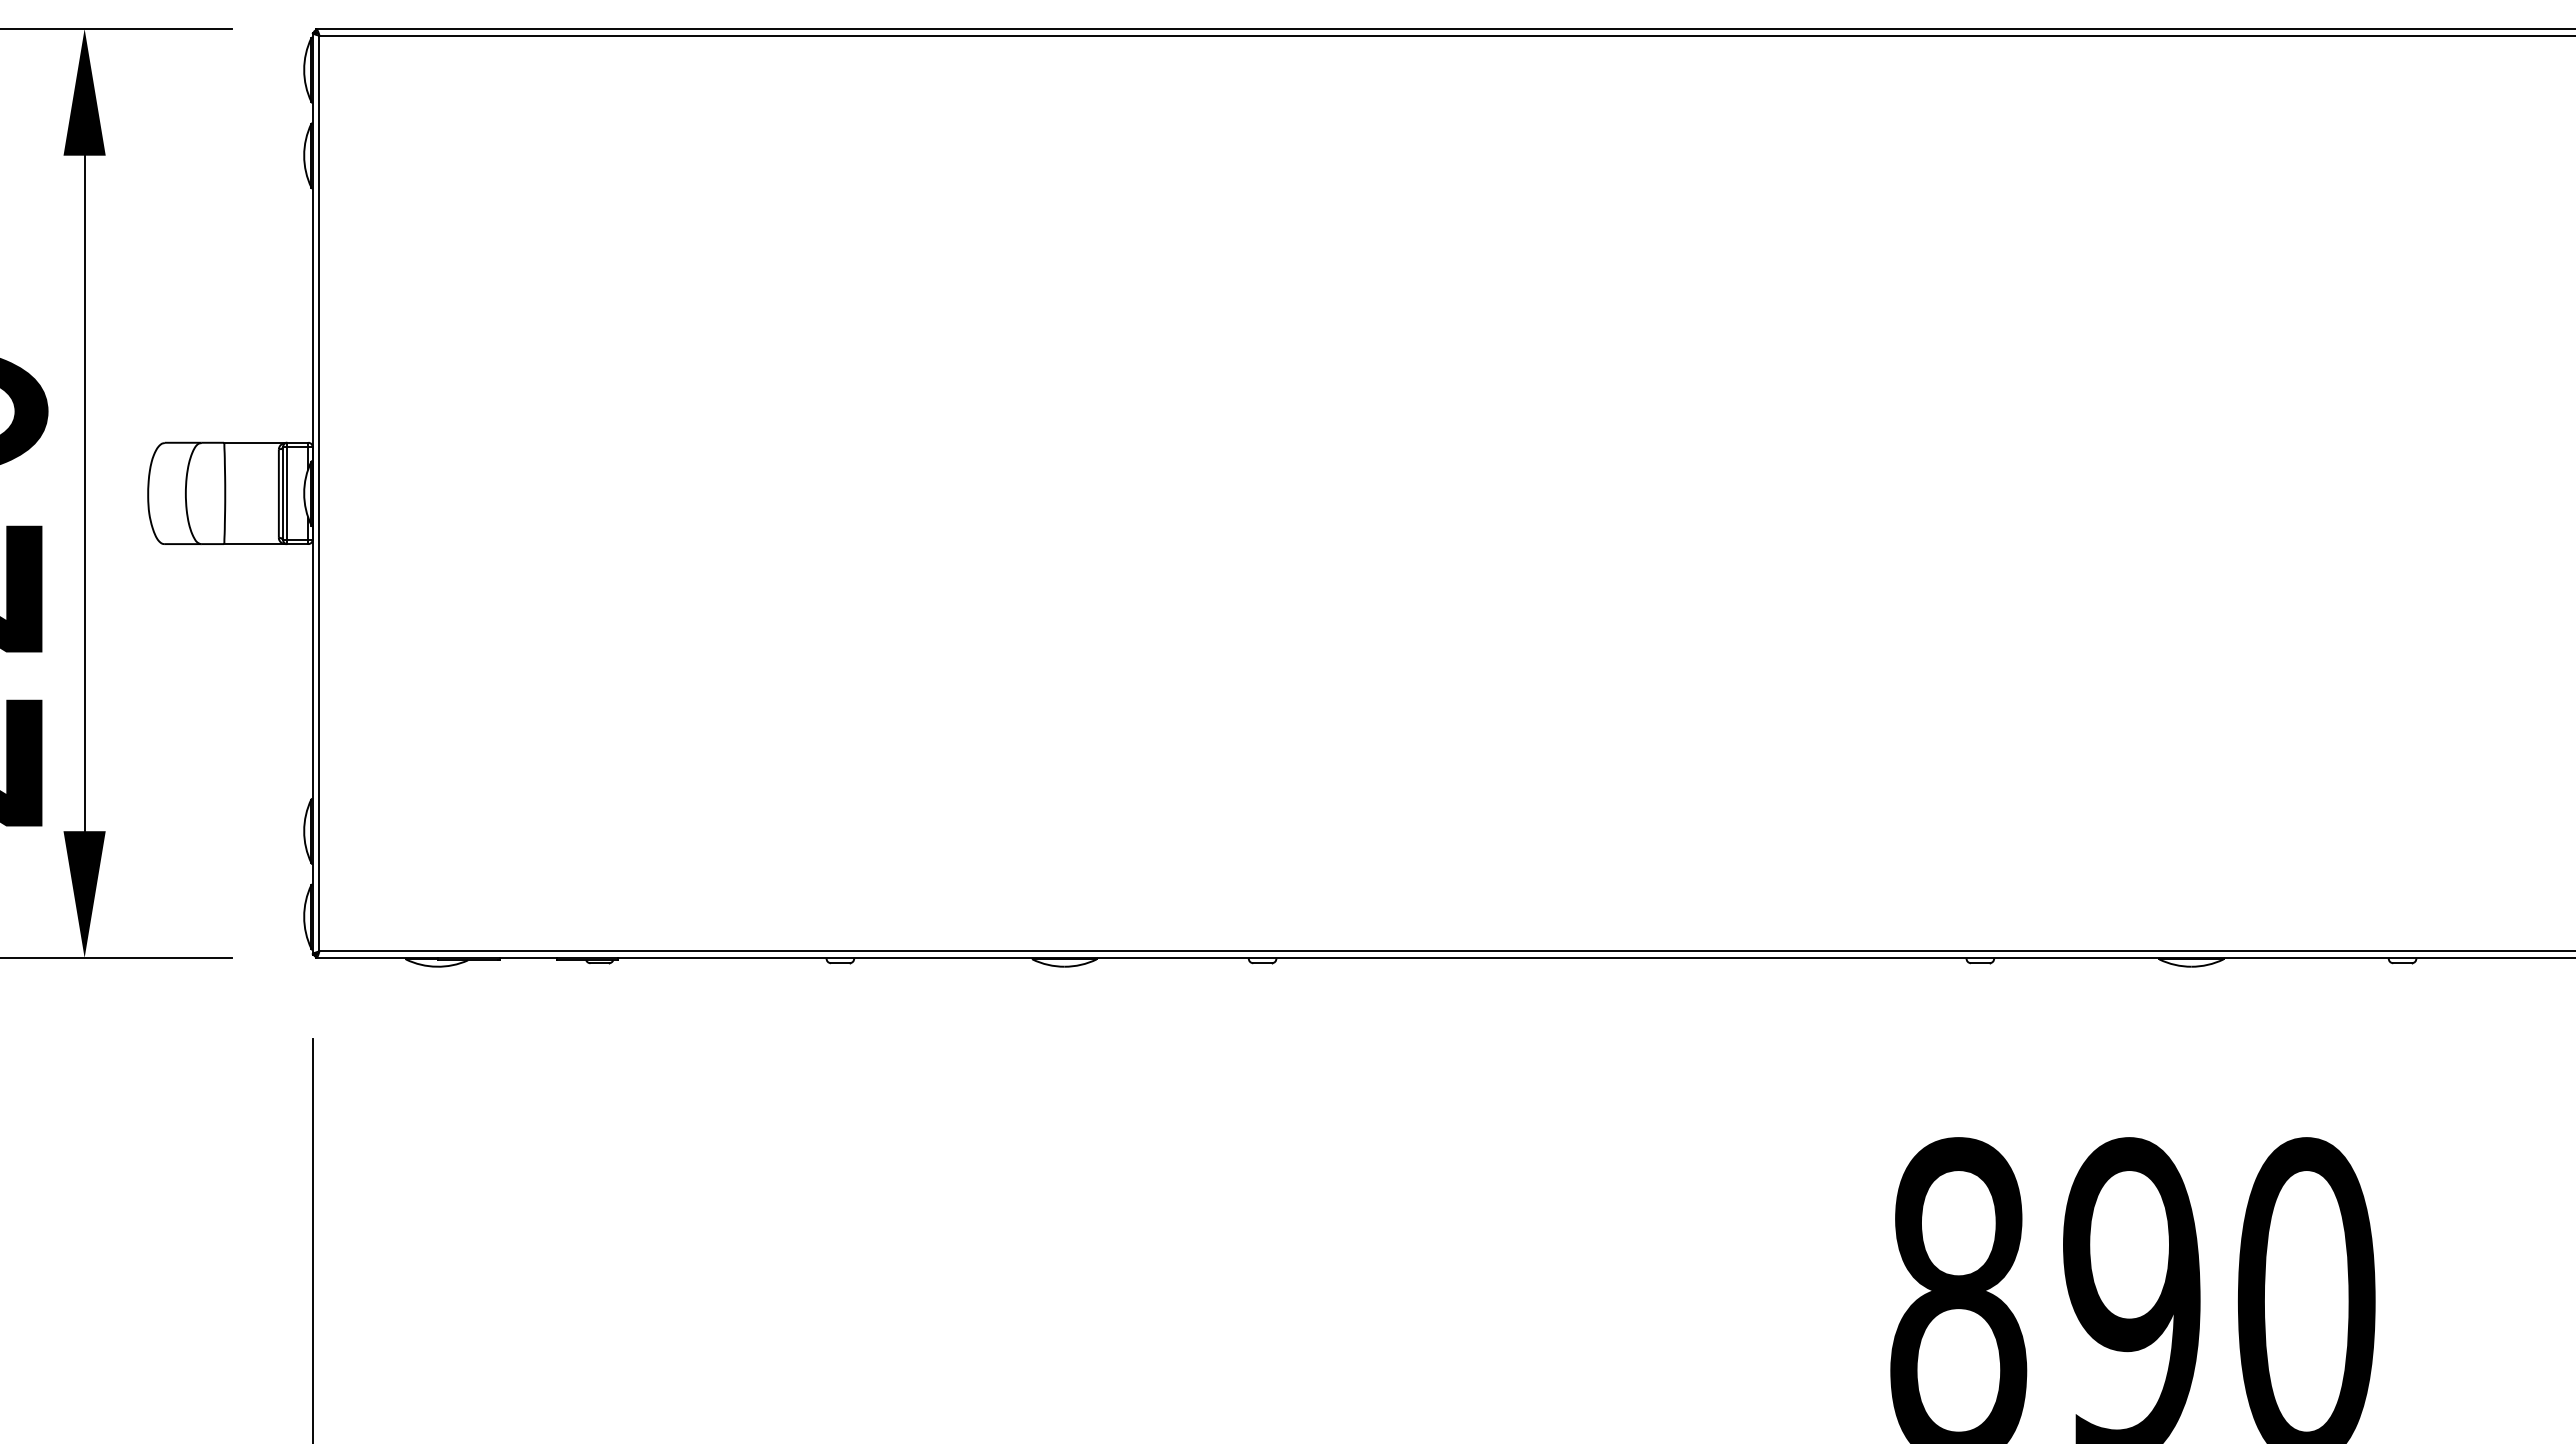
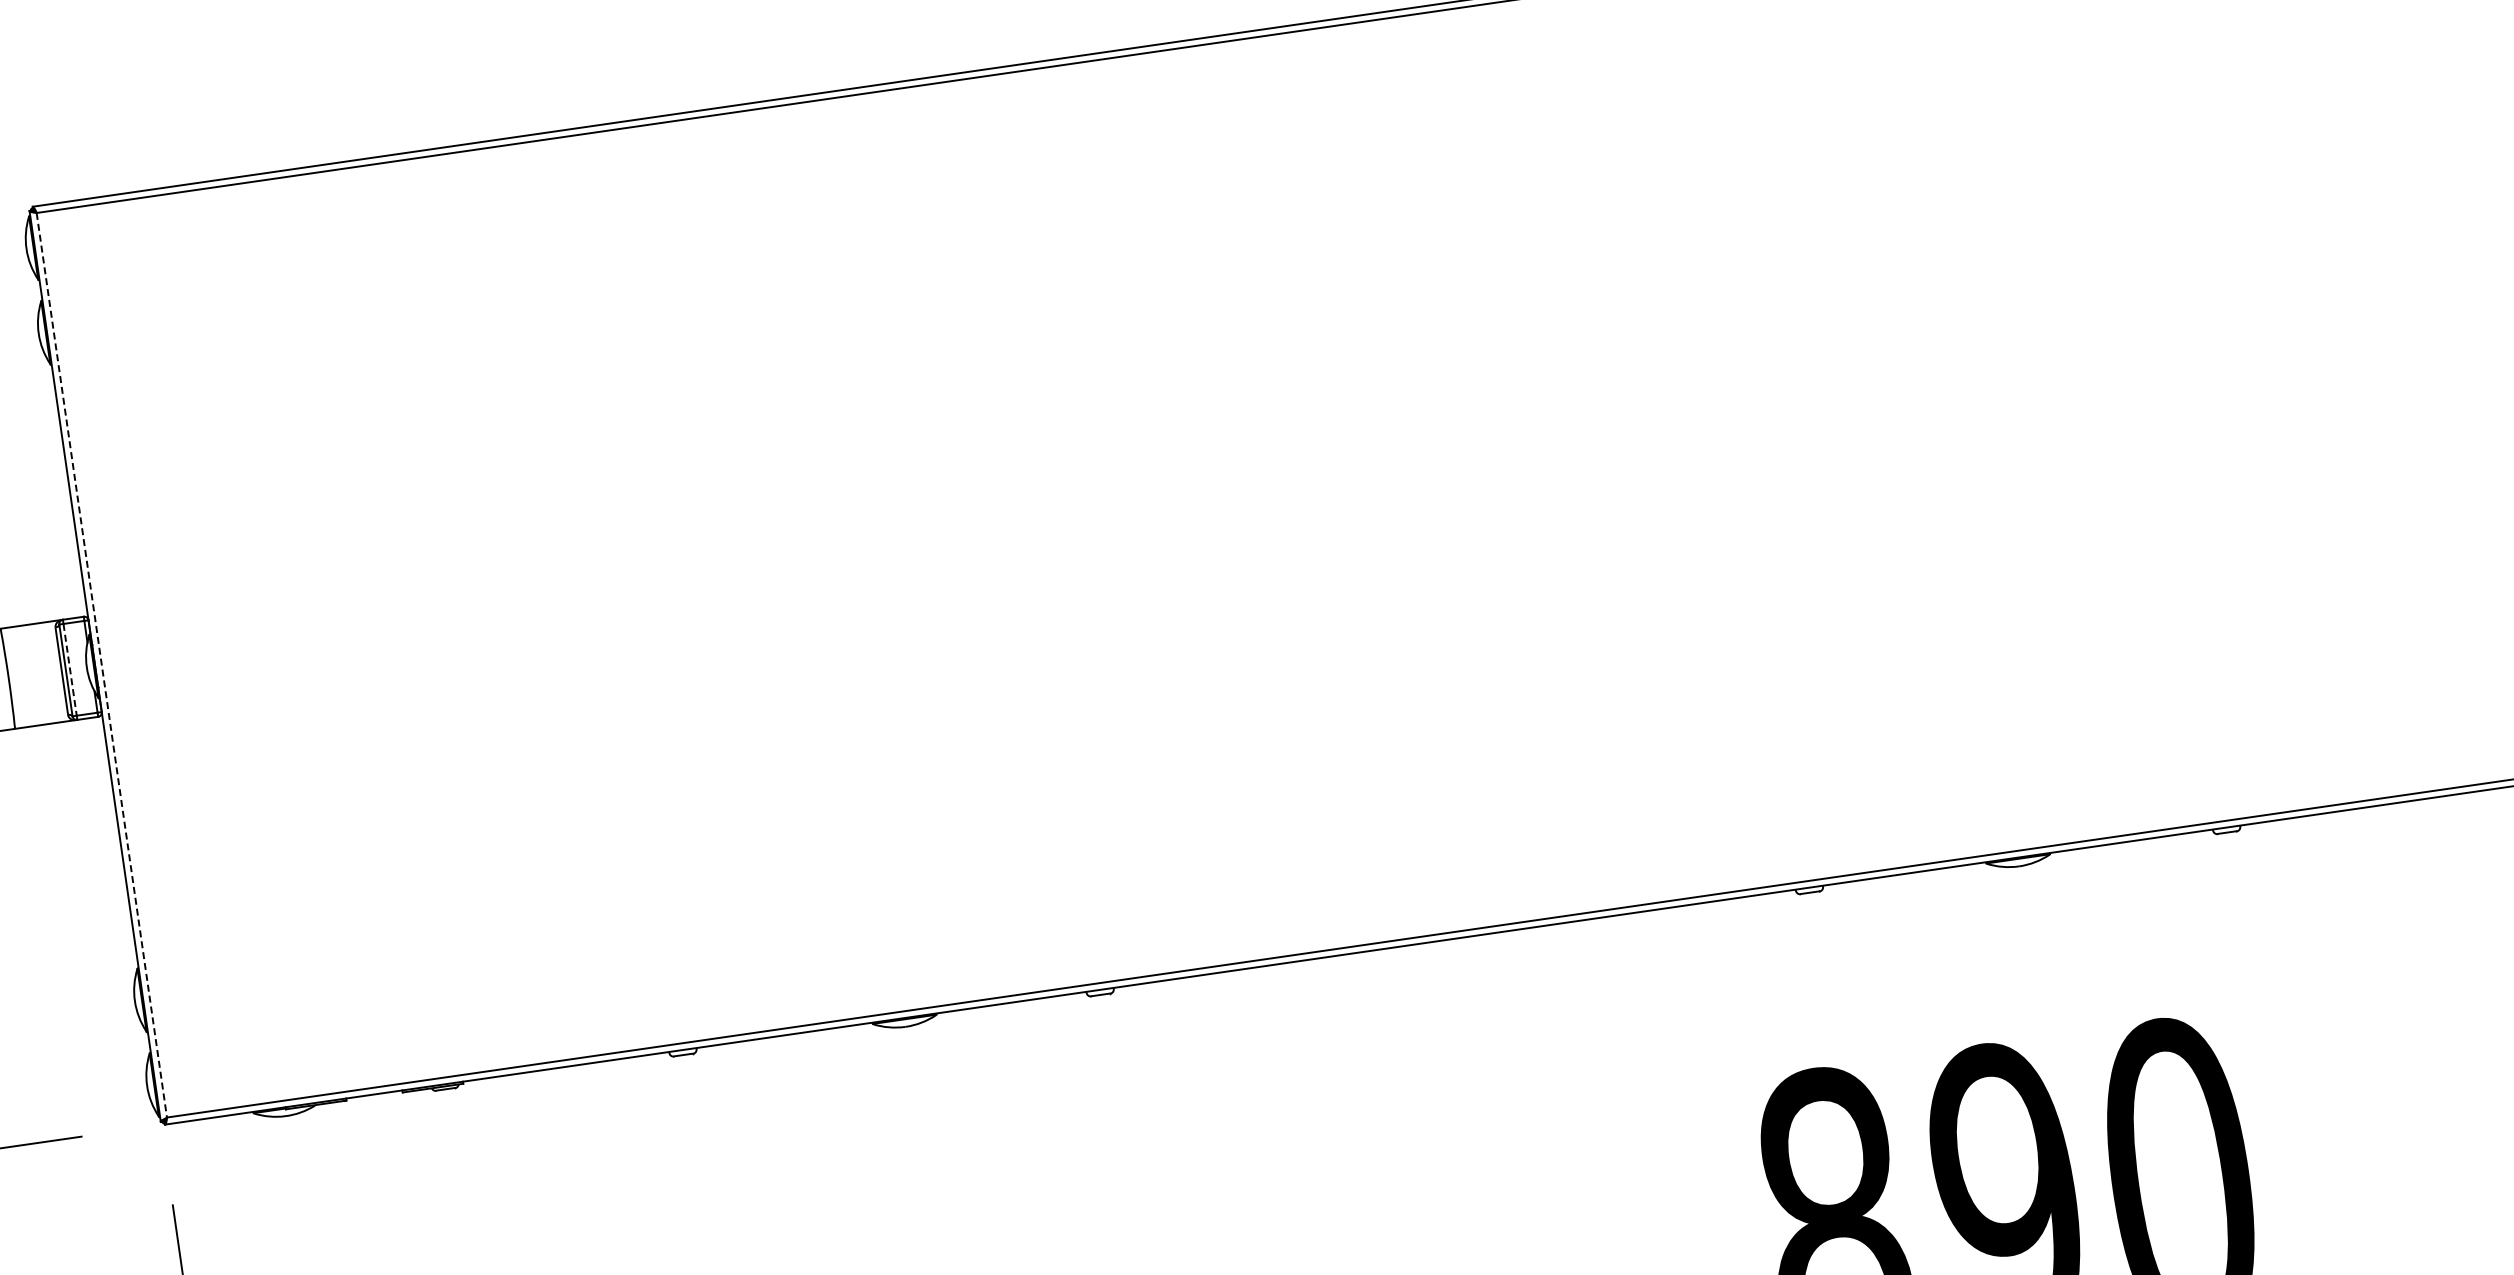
line: (287, 493) -> (70, 669), solid -> dashed
line: (319, 493) -> (101, 665), solid -> dashed

